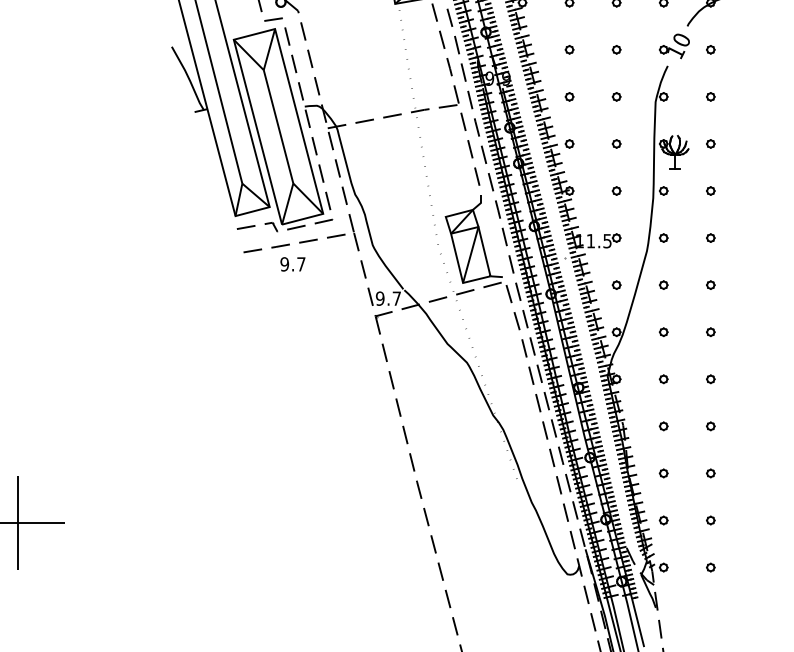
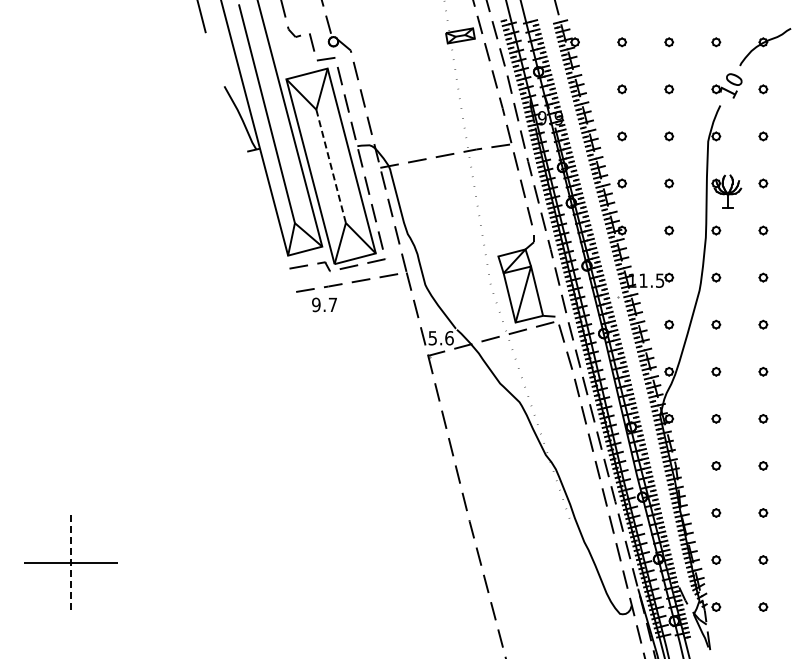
line: (278, 126) -> (331, 166), solid -> dashed
text: (292, 263) -> (324, 304), moved
text: (387, 298) -> (440, 338), 9.7 -> 5.6
line: (17, 522) -> (70, 562), solid -> dashed

